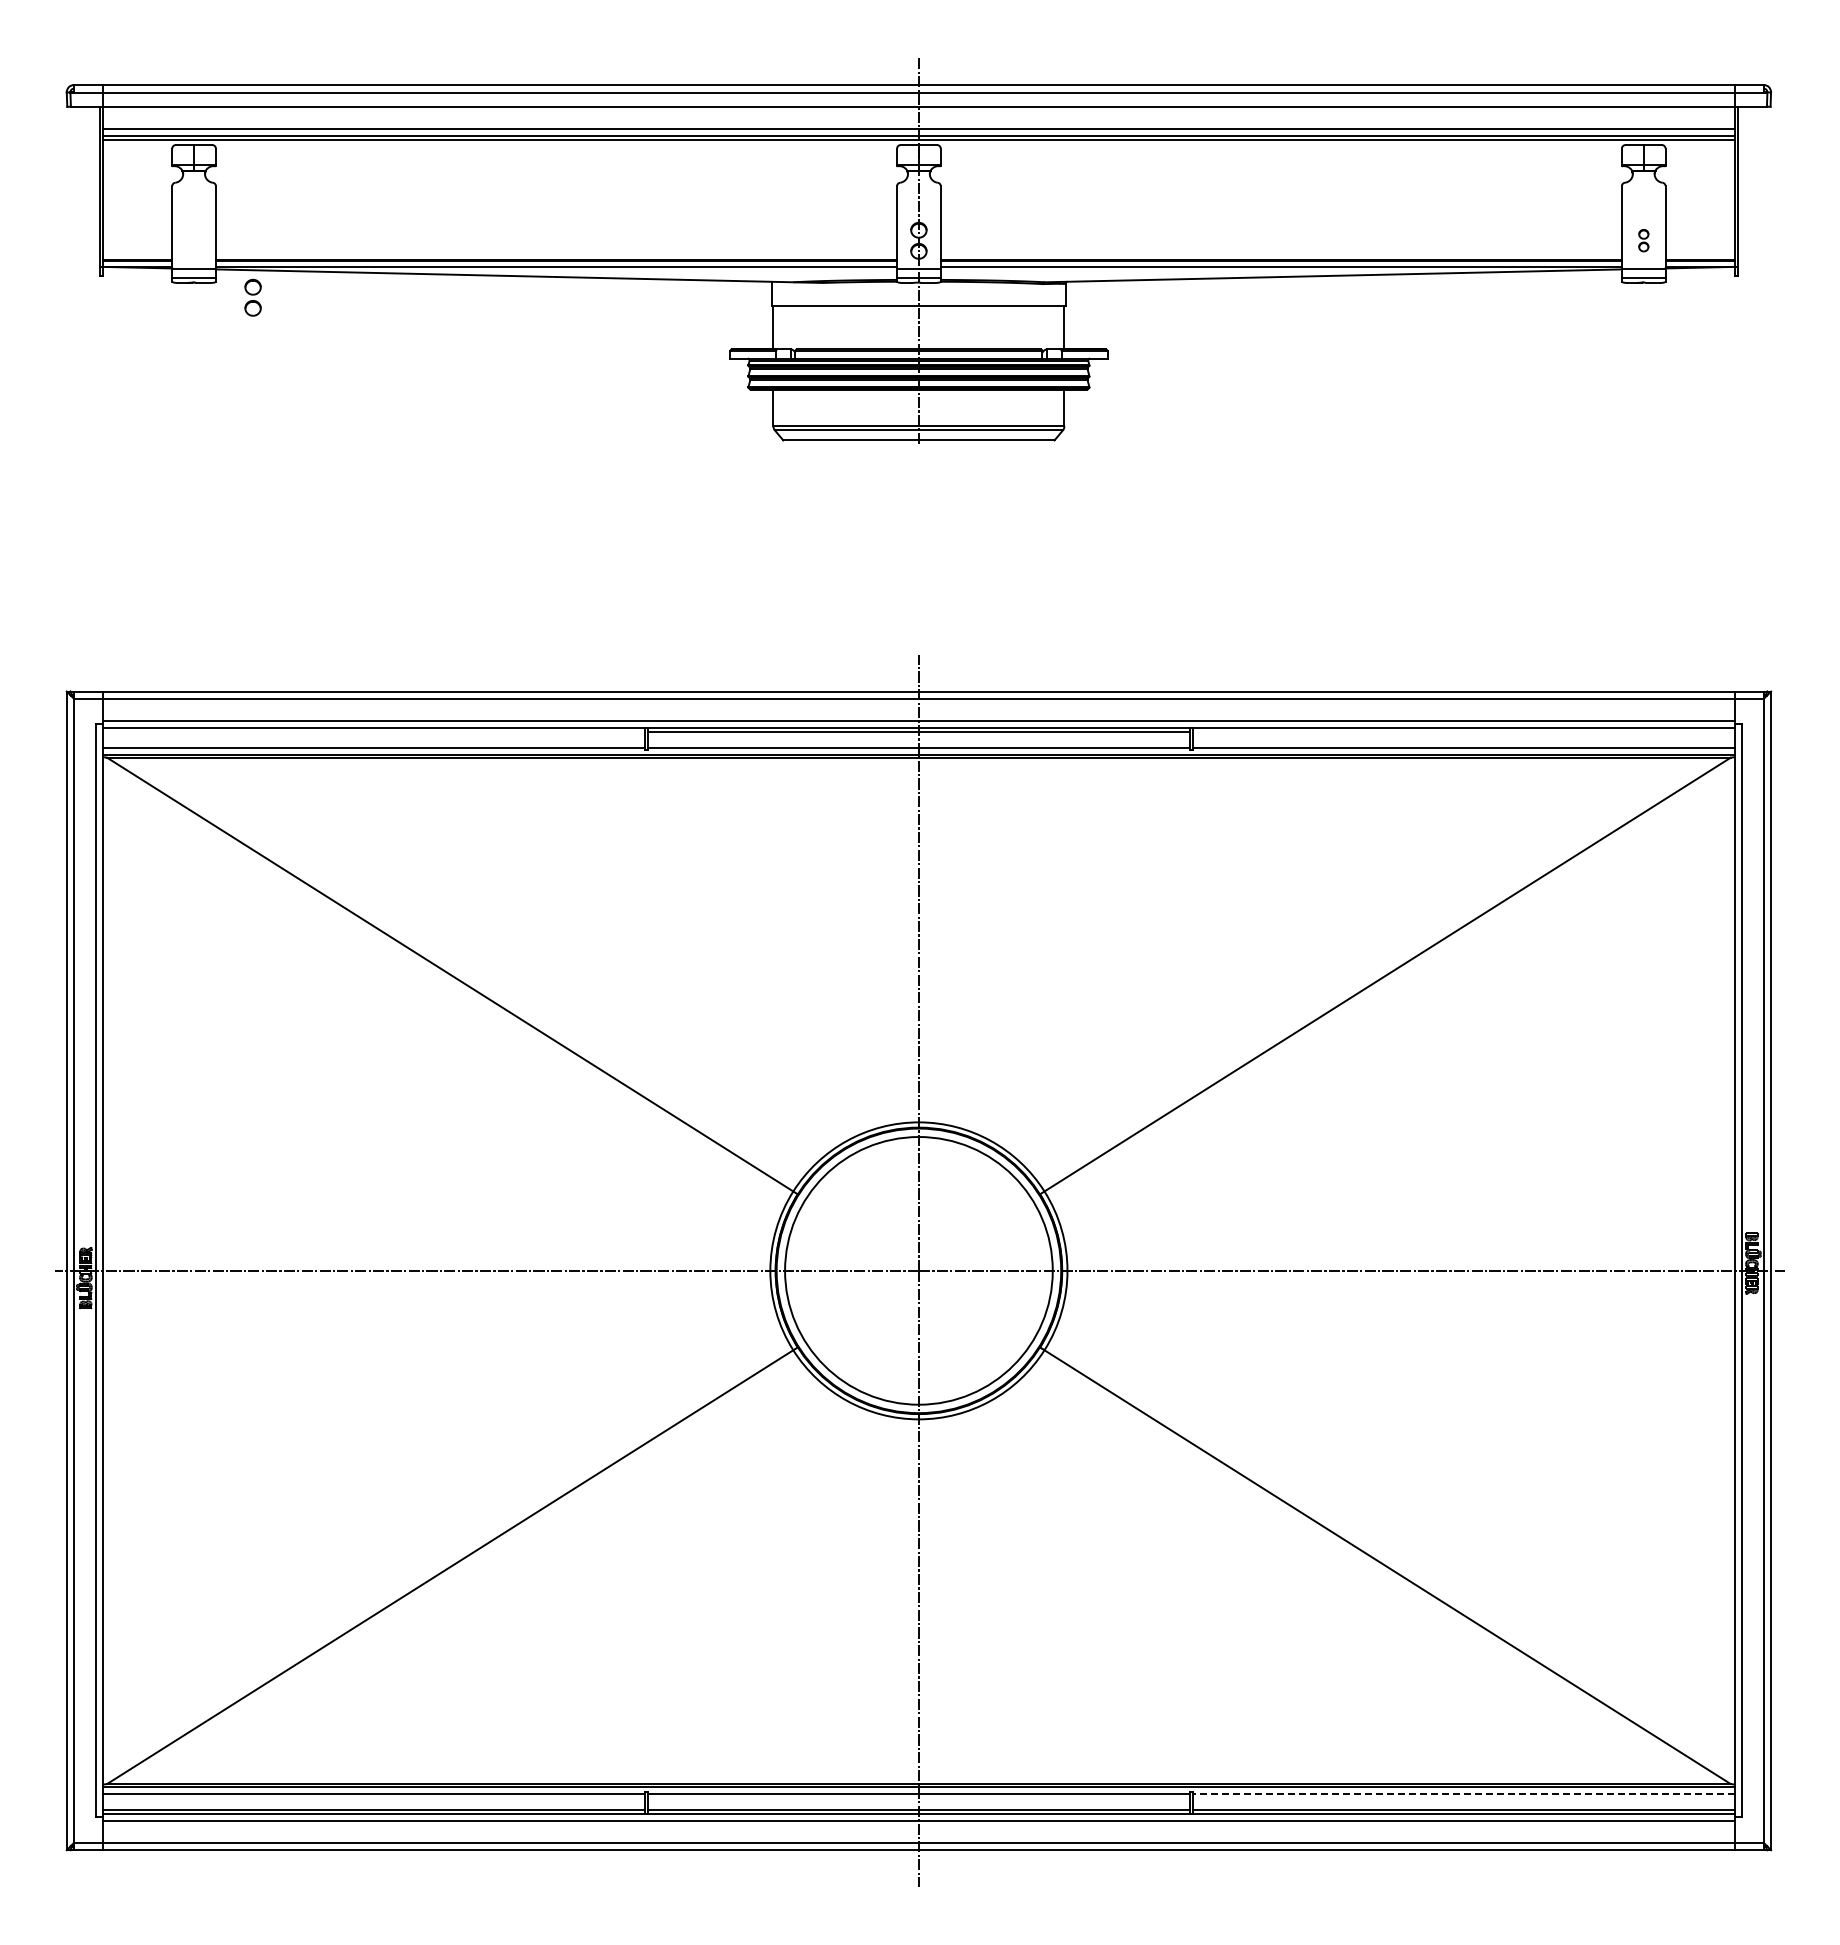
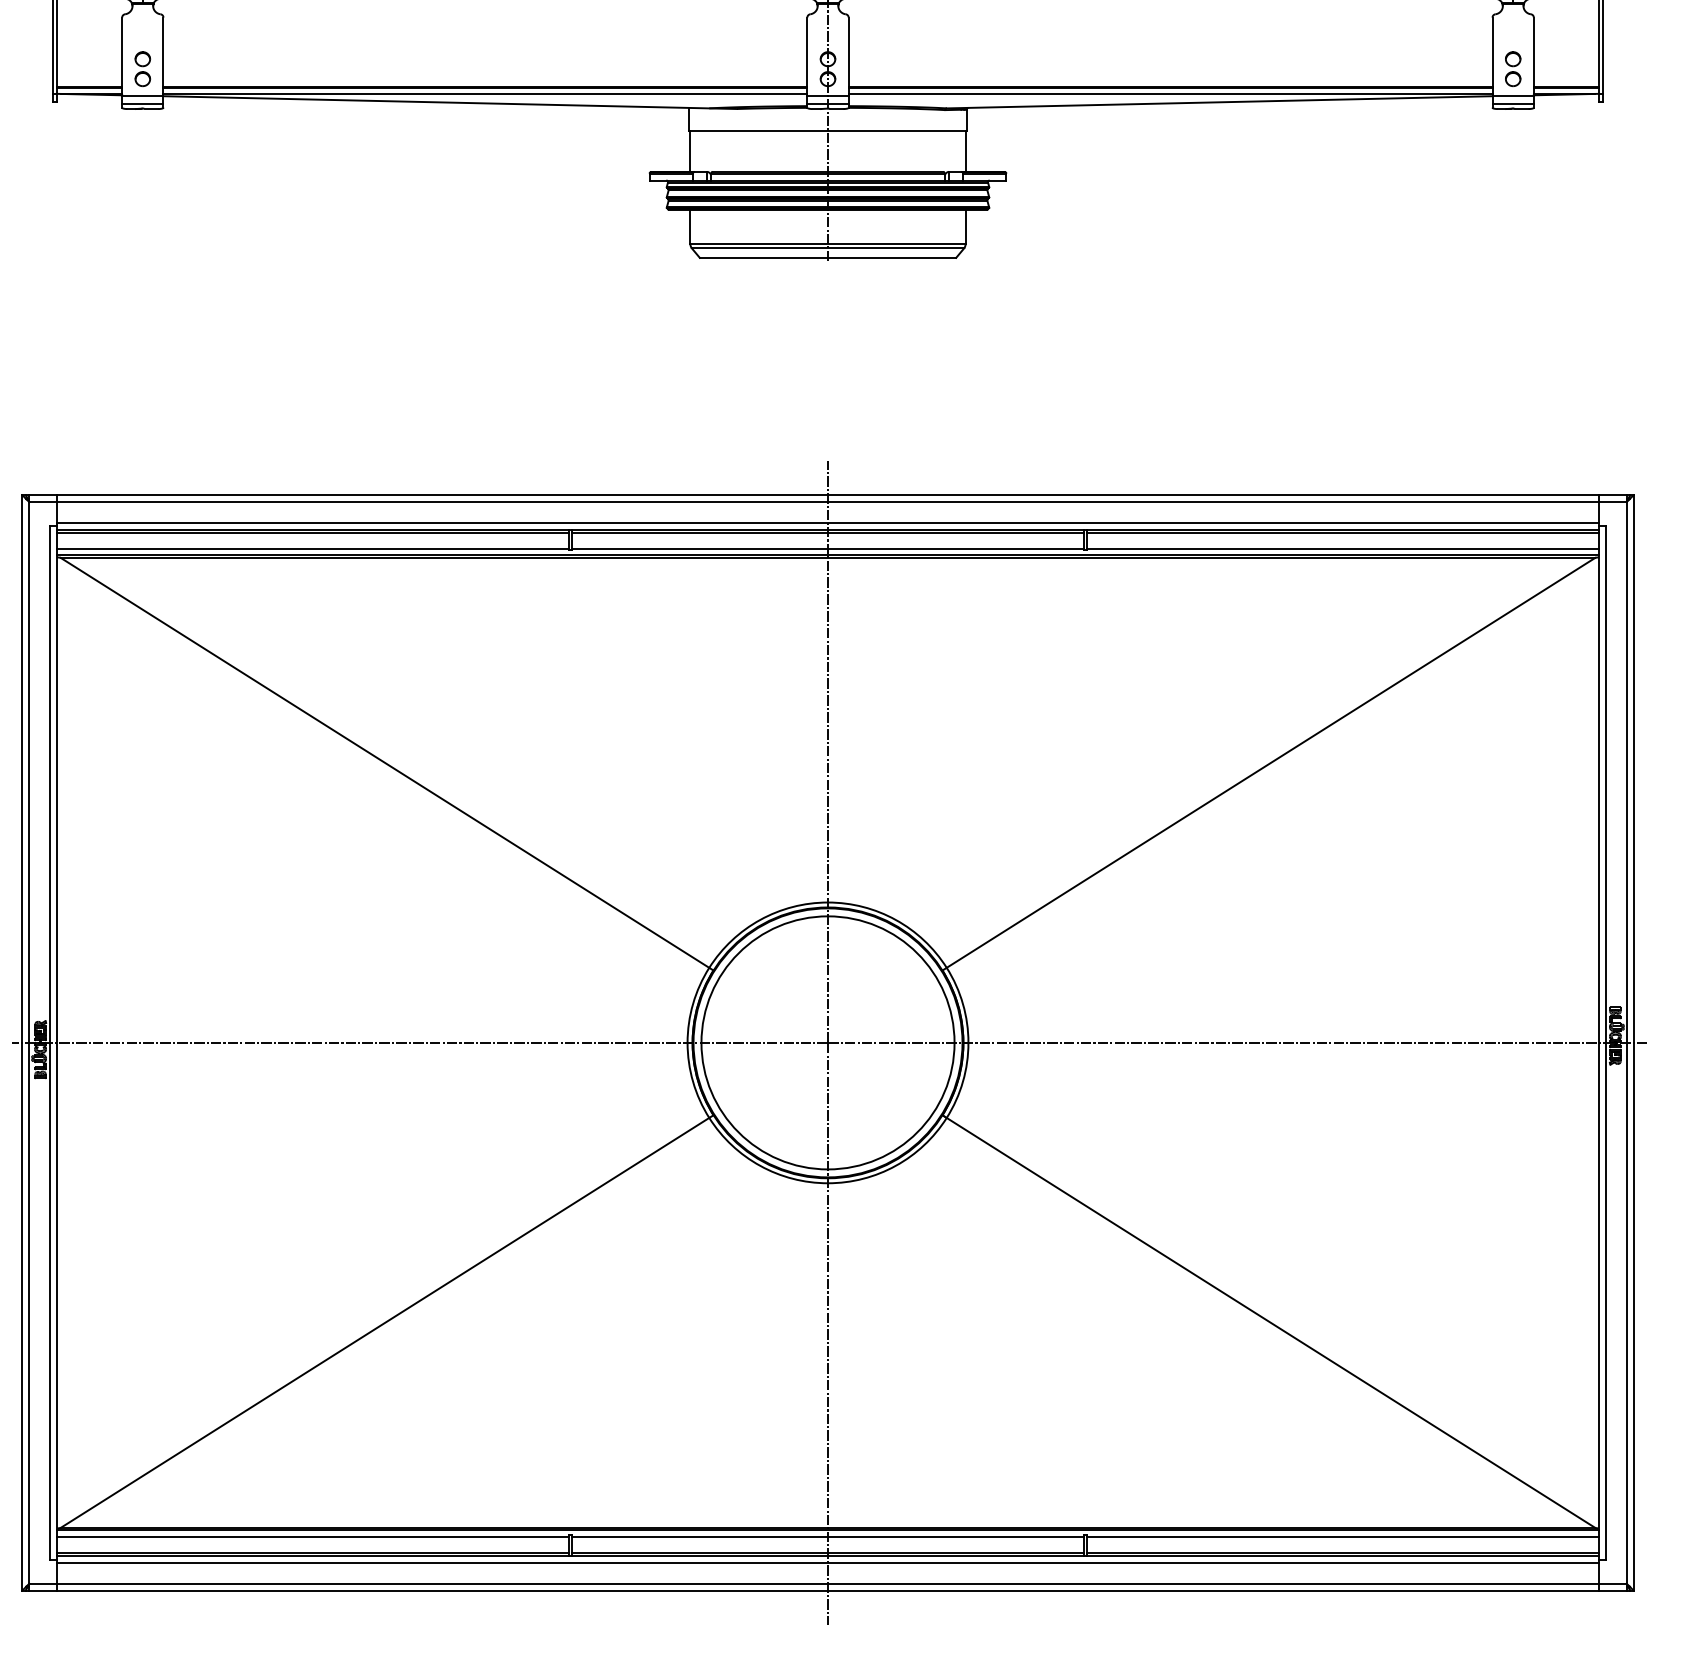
part: (1643, 240) -> (1512, 68), size x1.67
part: (252, 297) -> (142, 68), moved
line: (373, 731) -> (312, 533), added
line: (1463, 731) -> (1342, 533), added
line: (1463, 1793) -> (1342, 1536), dashed -> solid

